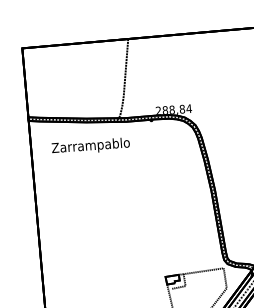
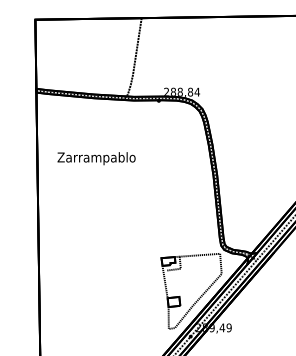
text: (90, 146) -> (96, 158), moved

